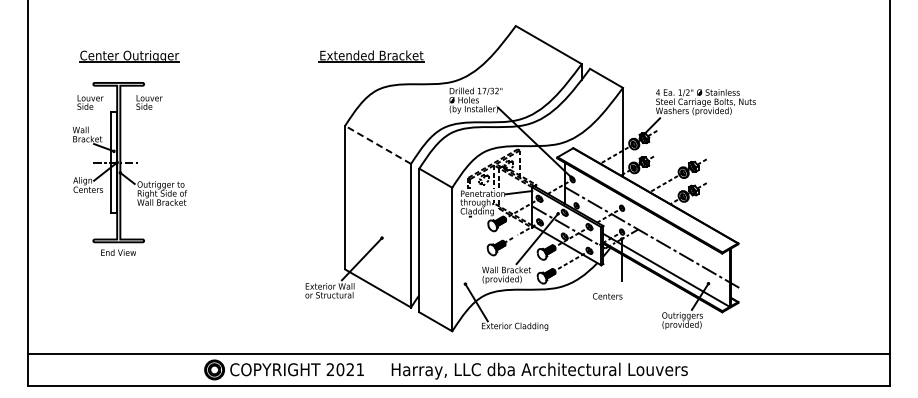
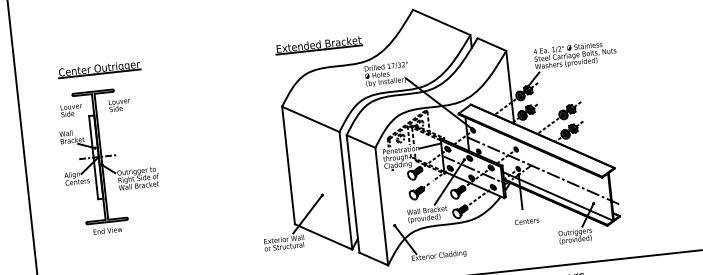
part: (371, 56) -> (318, 45), moved
line: (377, 144) -> (310, 119), dashed -> solid
text: (607, 296) -> (526, 221), moved

